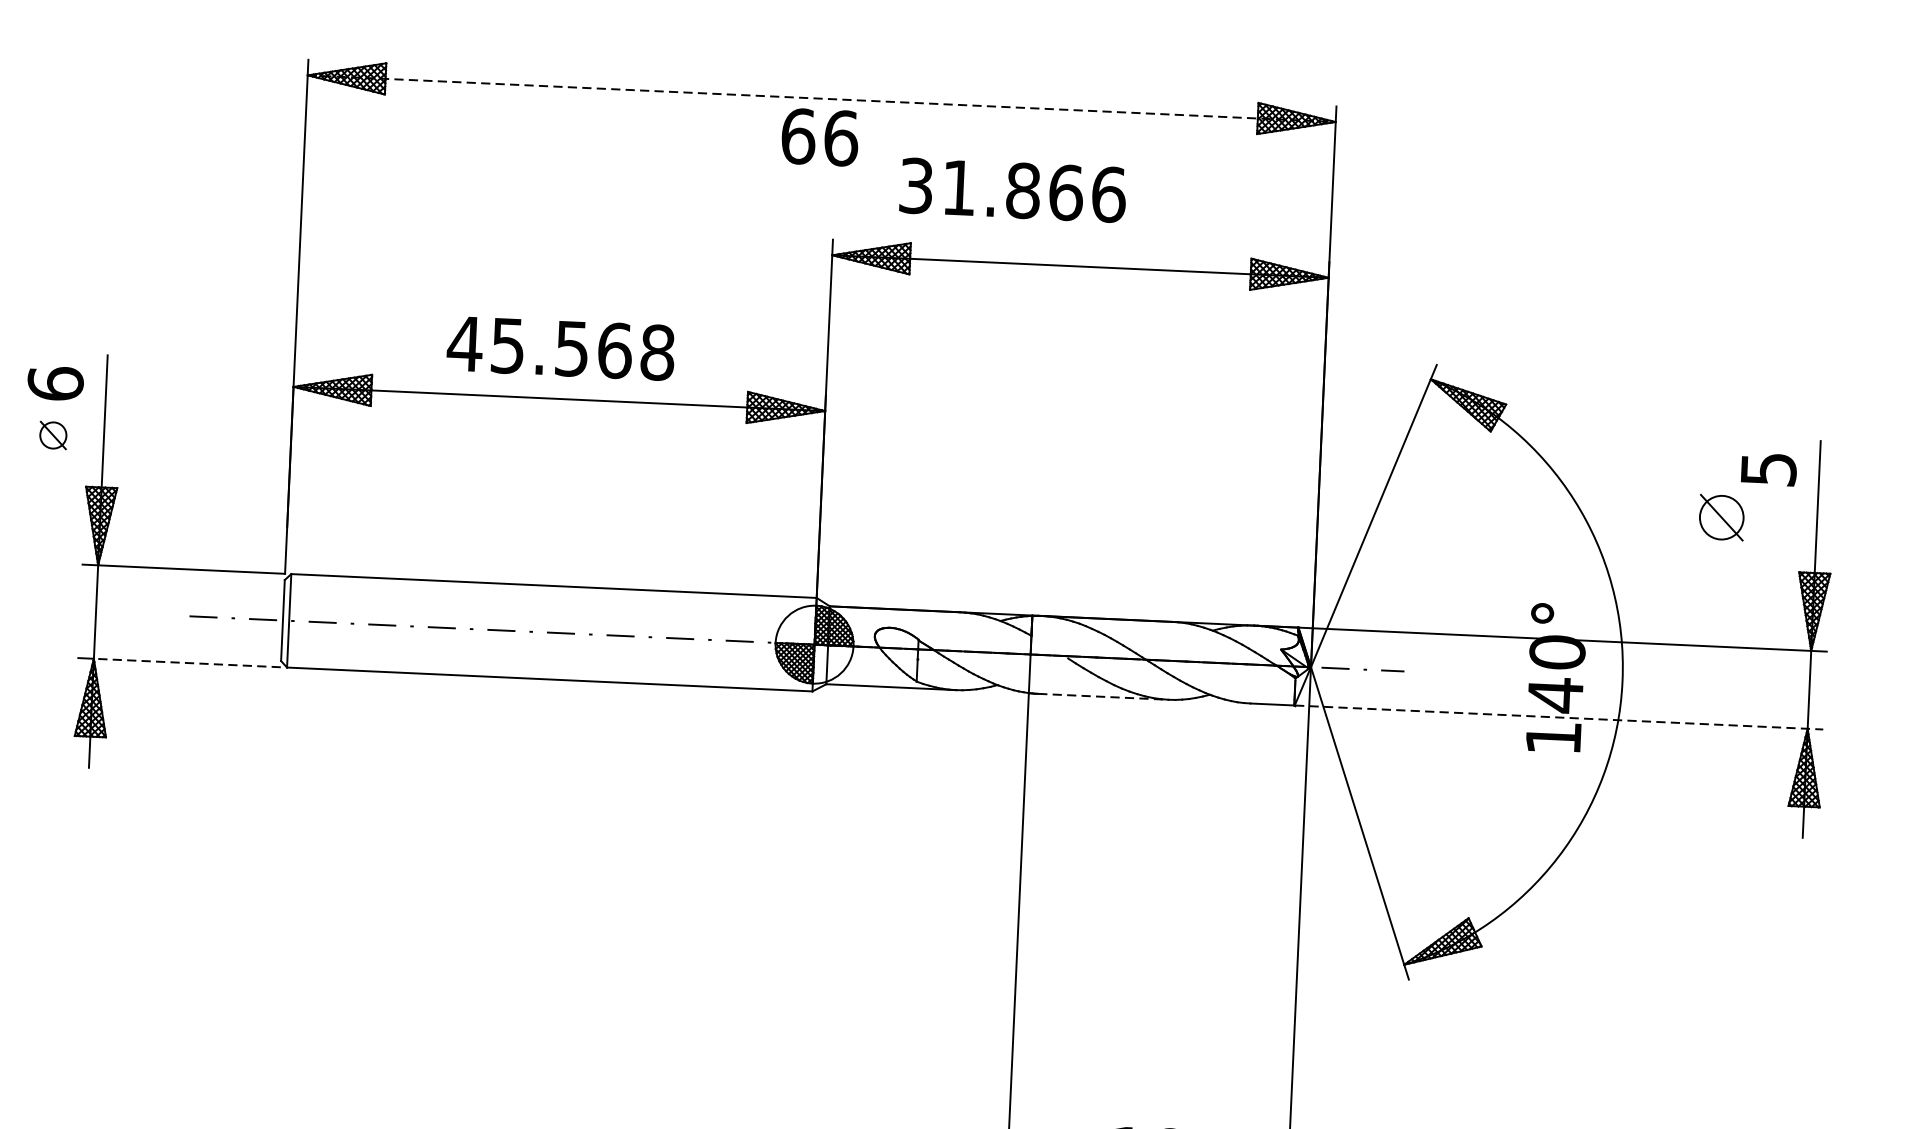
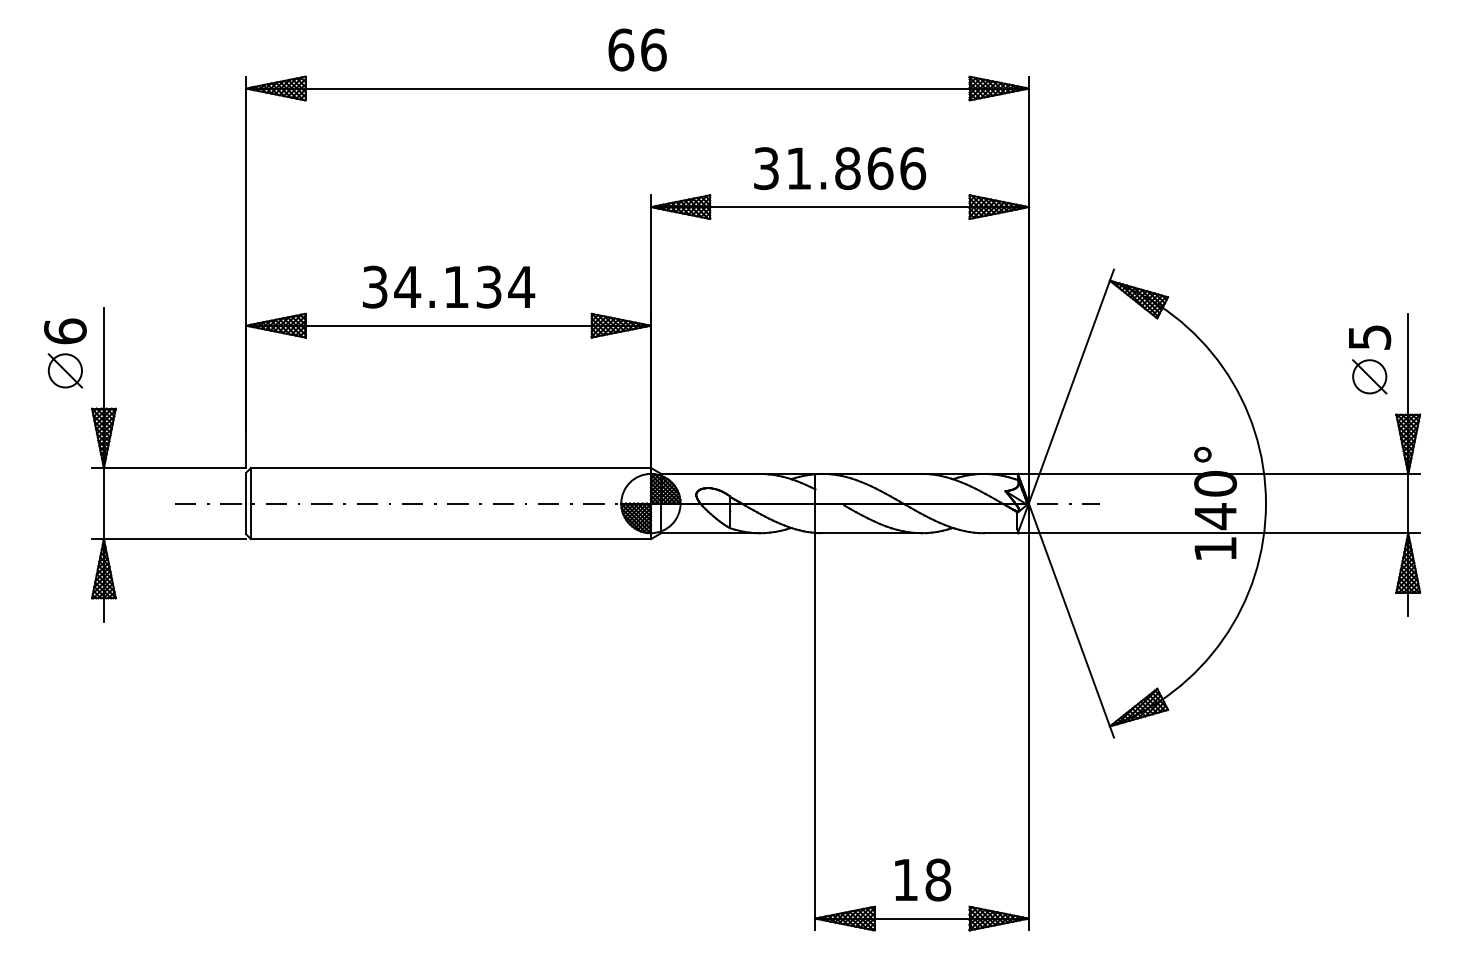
line: (823, 98) -> (638, 88), dashed -> solid
text: (819, 136) -> (637, 49), moved
text: (1013, 190) -> (840, 168), moved
text: (561, 347) -> (448, 286), 45.568 -> 34.134
part: (53, 434) -> (65, 370), size x1.67
part: (1721, 517) -> (1369, 376), moved
line: (186, 663) -> (174, 539), dashed -> solid
line: (1103, 697) -> (872, 533), dashed -> solid
line: (1559, 717) -> (1219, 533), dashed -> solid

